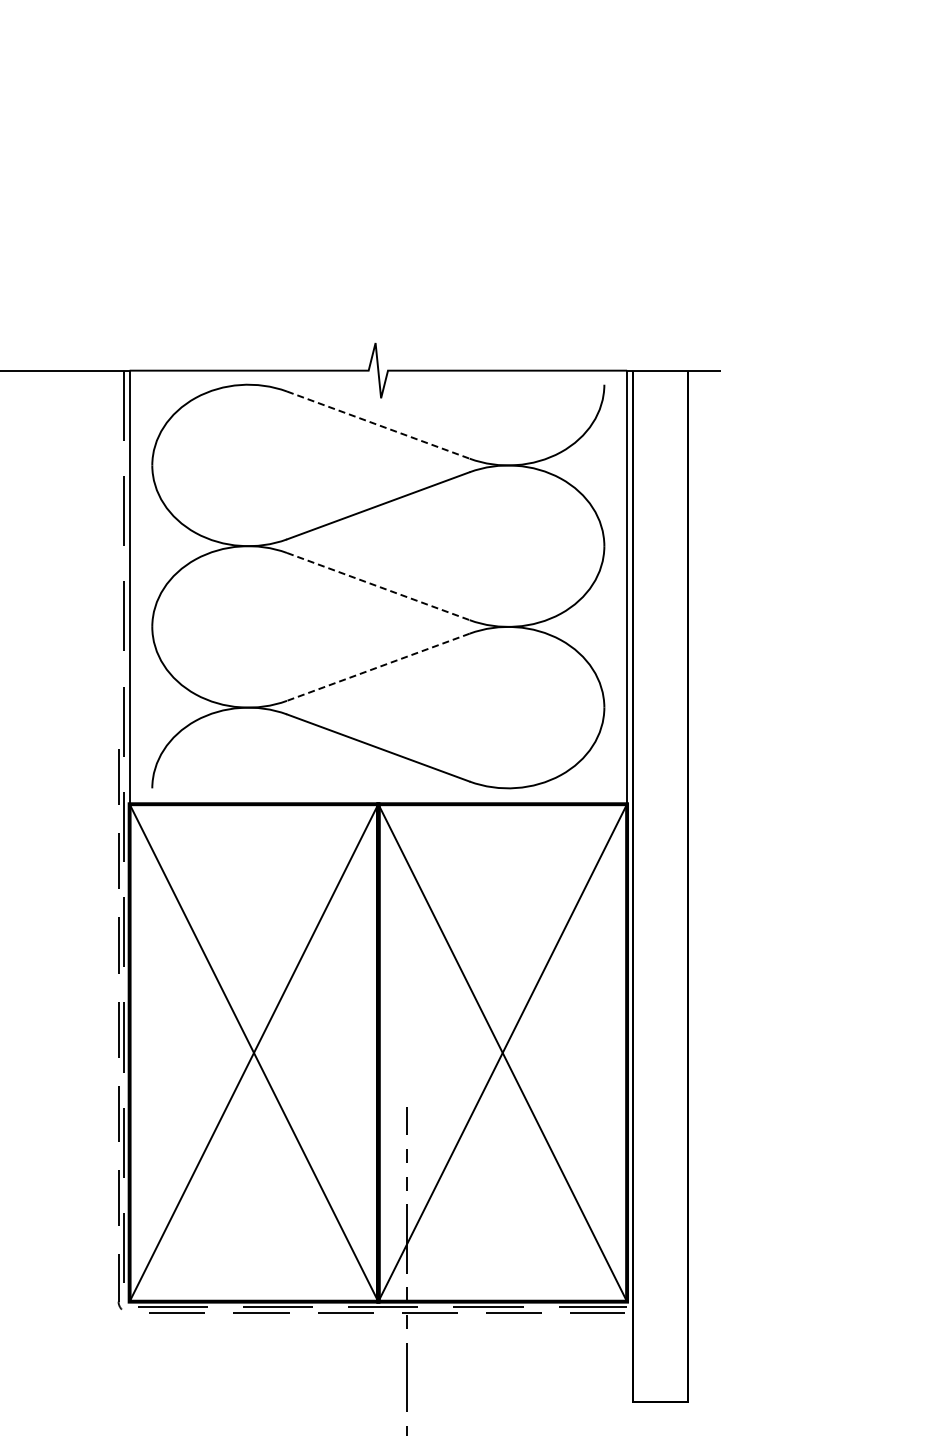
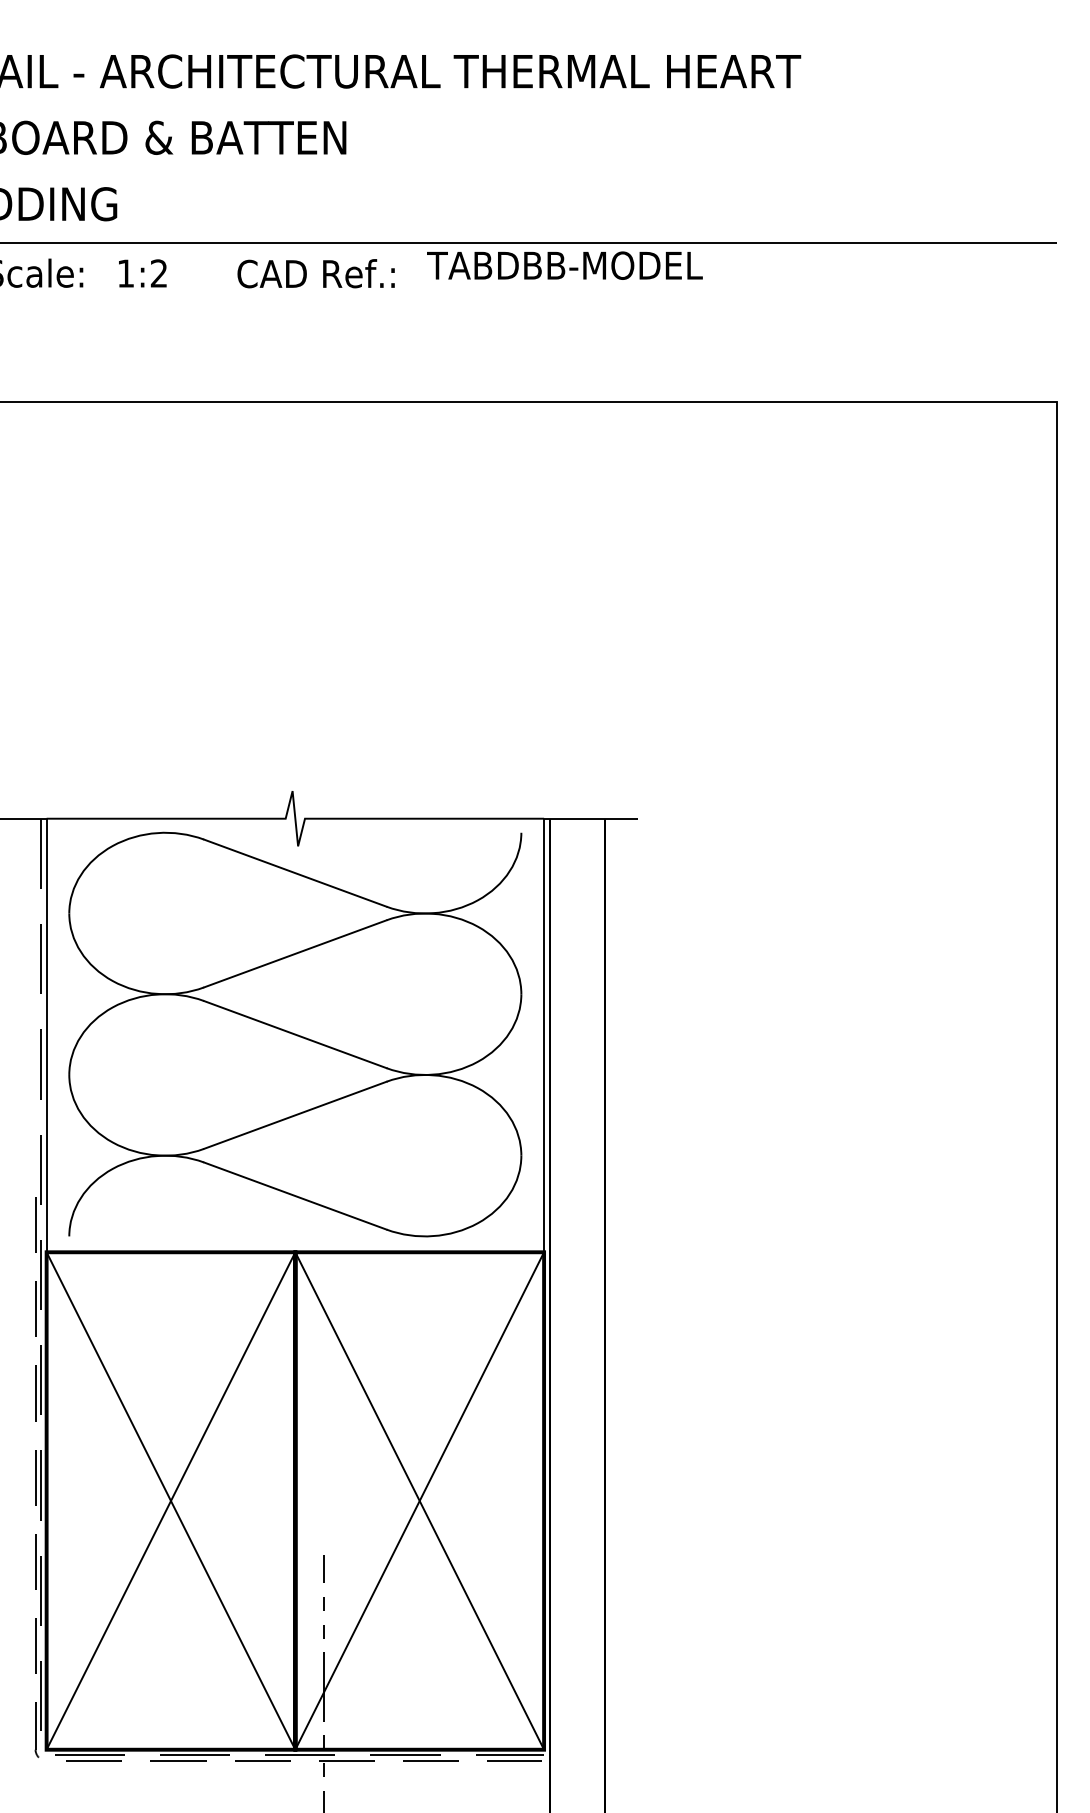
line: (378, 425) -> (295, 873), dashed -> solid
line: (378, 586) -> (295, 1034), dashed -> solid
line: (377, 667) -> (294, 1115), dashed -> solid

